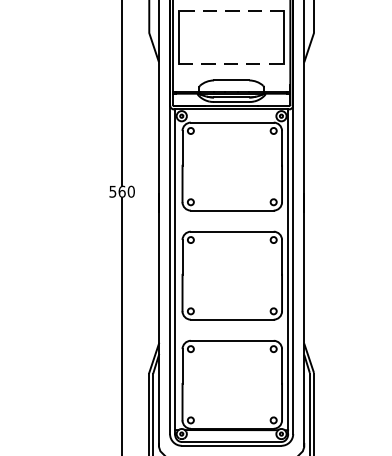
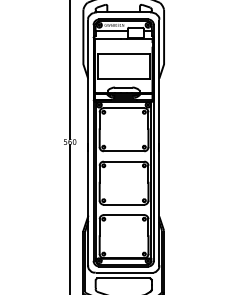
line: (231, 10) -> (123, 53), dashed -> solid
line: (231, 64) -> (123, 79), dashed -> solid

